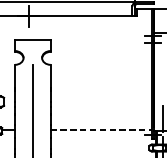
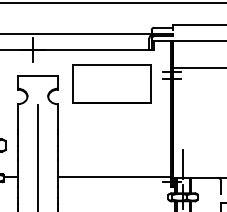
part: (98, 46) -> (111, 83), added
line: (101, 130) -> (114, 177), dashed -> solid

